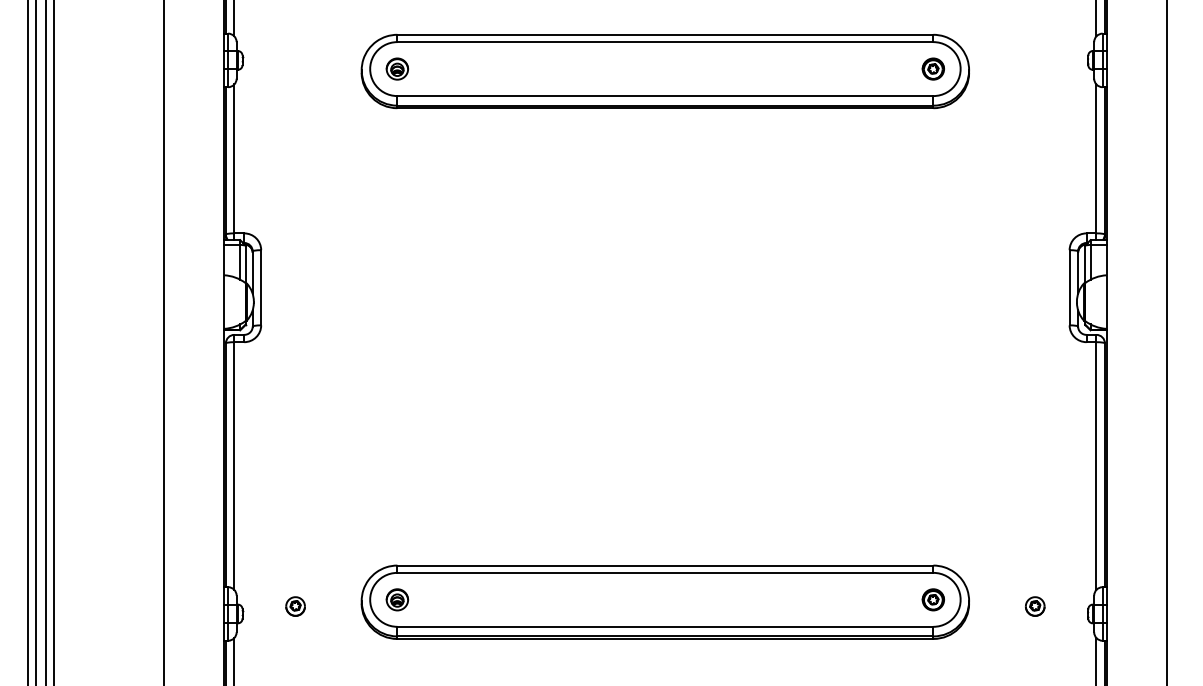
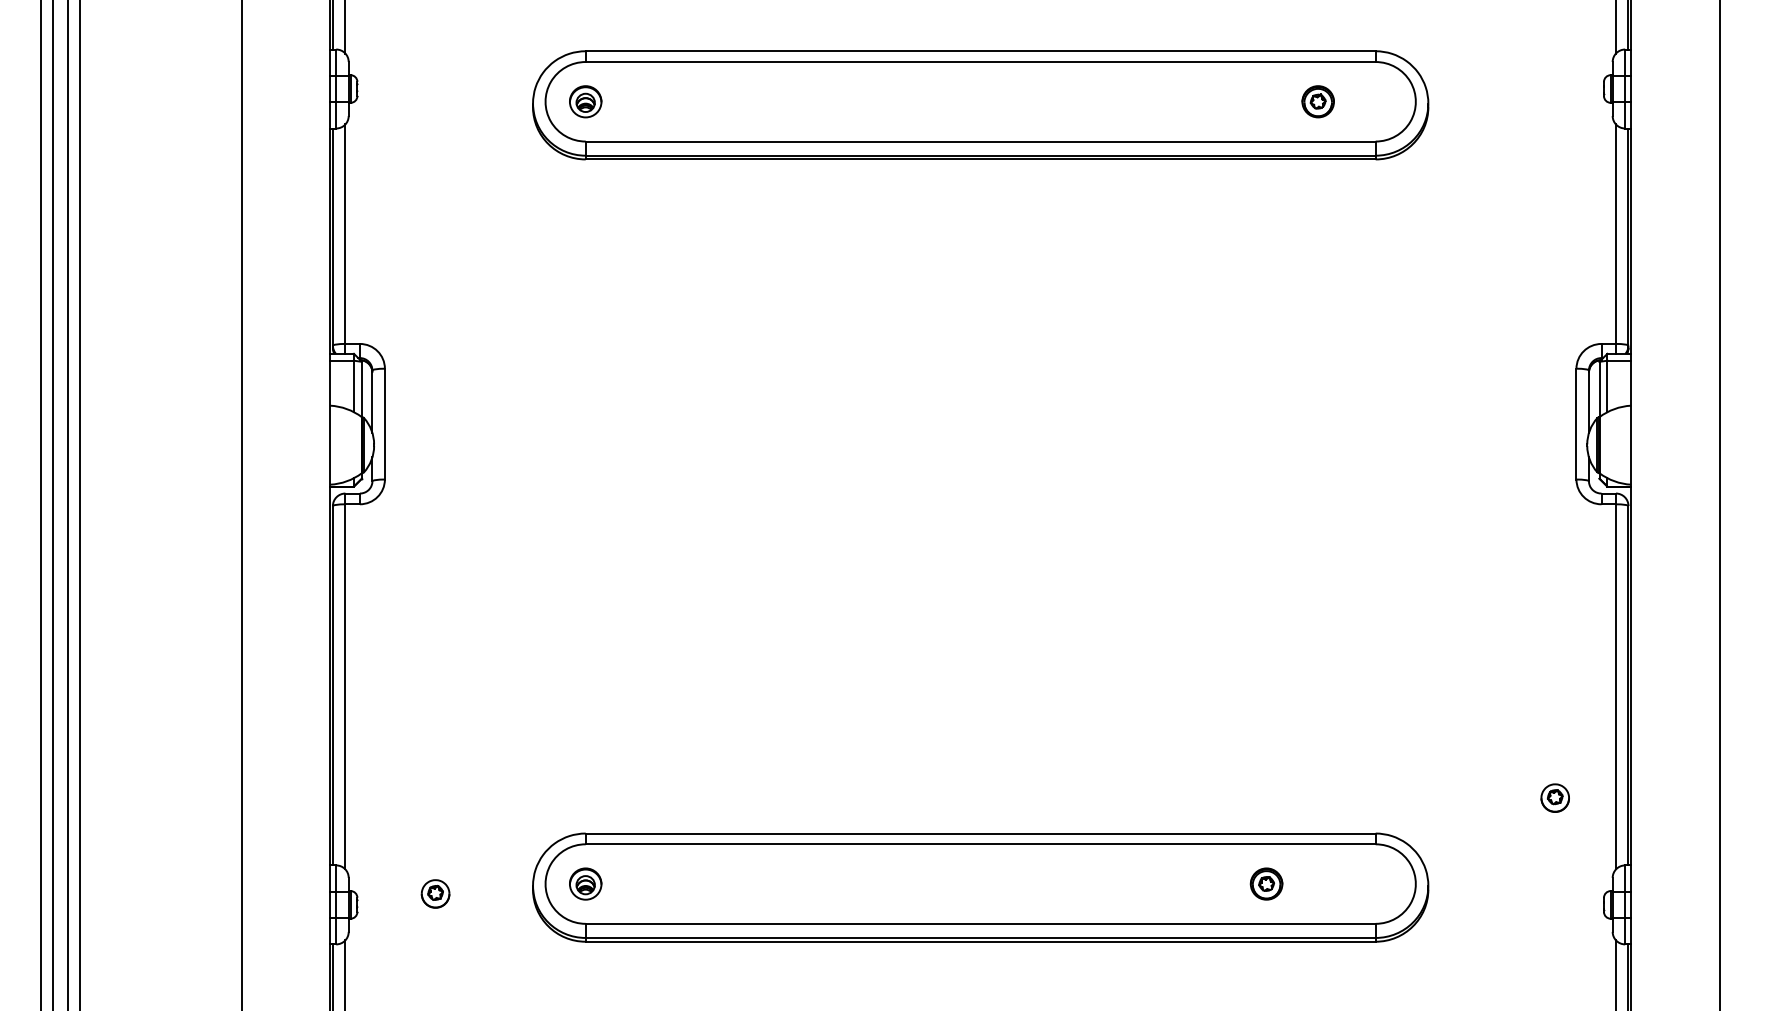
part: (932, 68) -> (1316, 100), moved
part: (932, 599) -> (1265, 883), moved
part: (1035, 606) -> (1555, 798), moved

